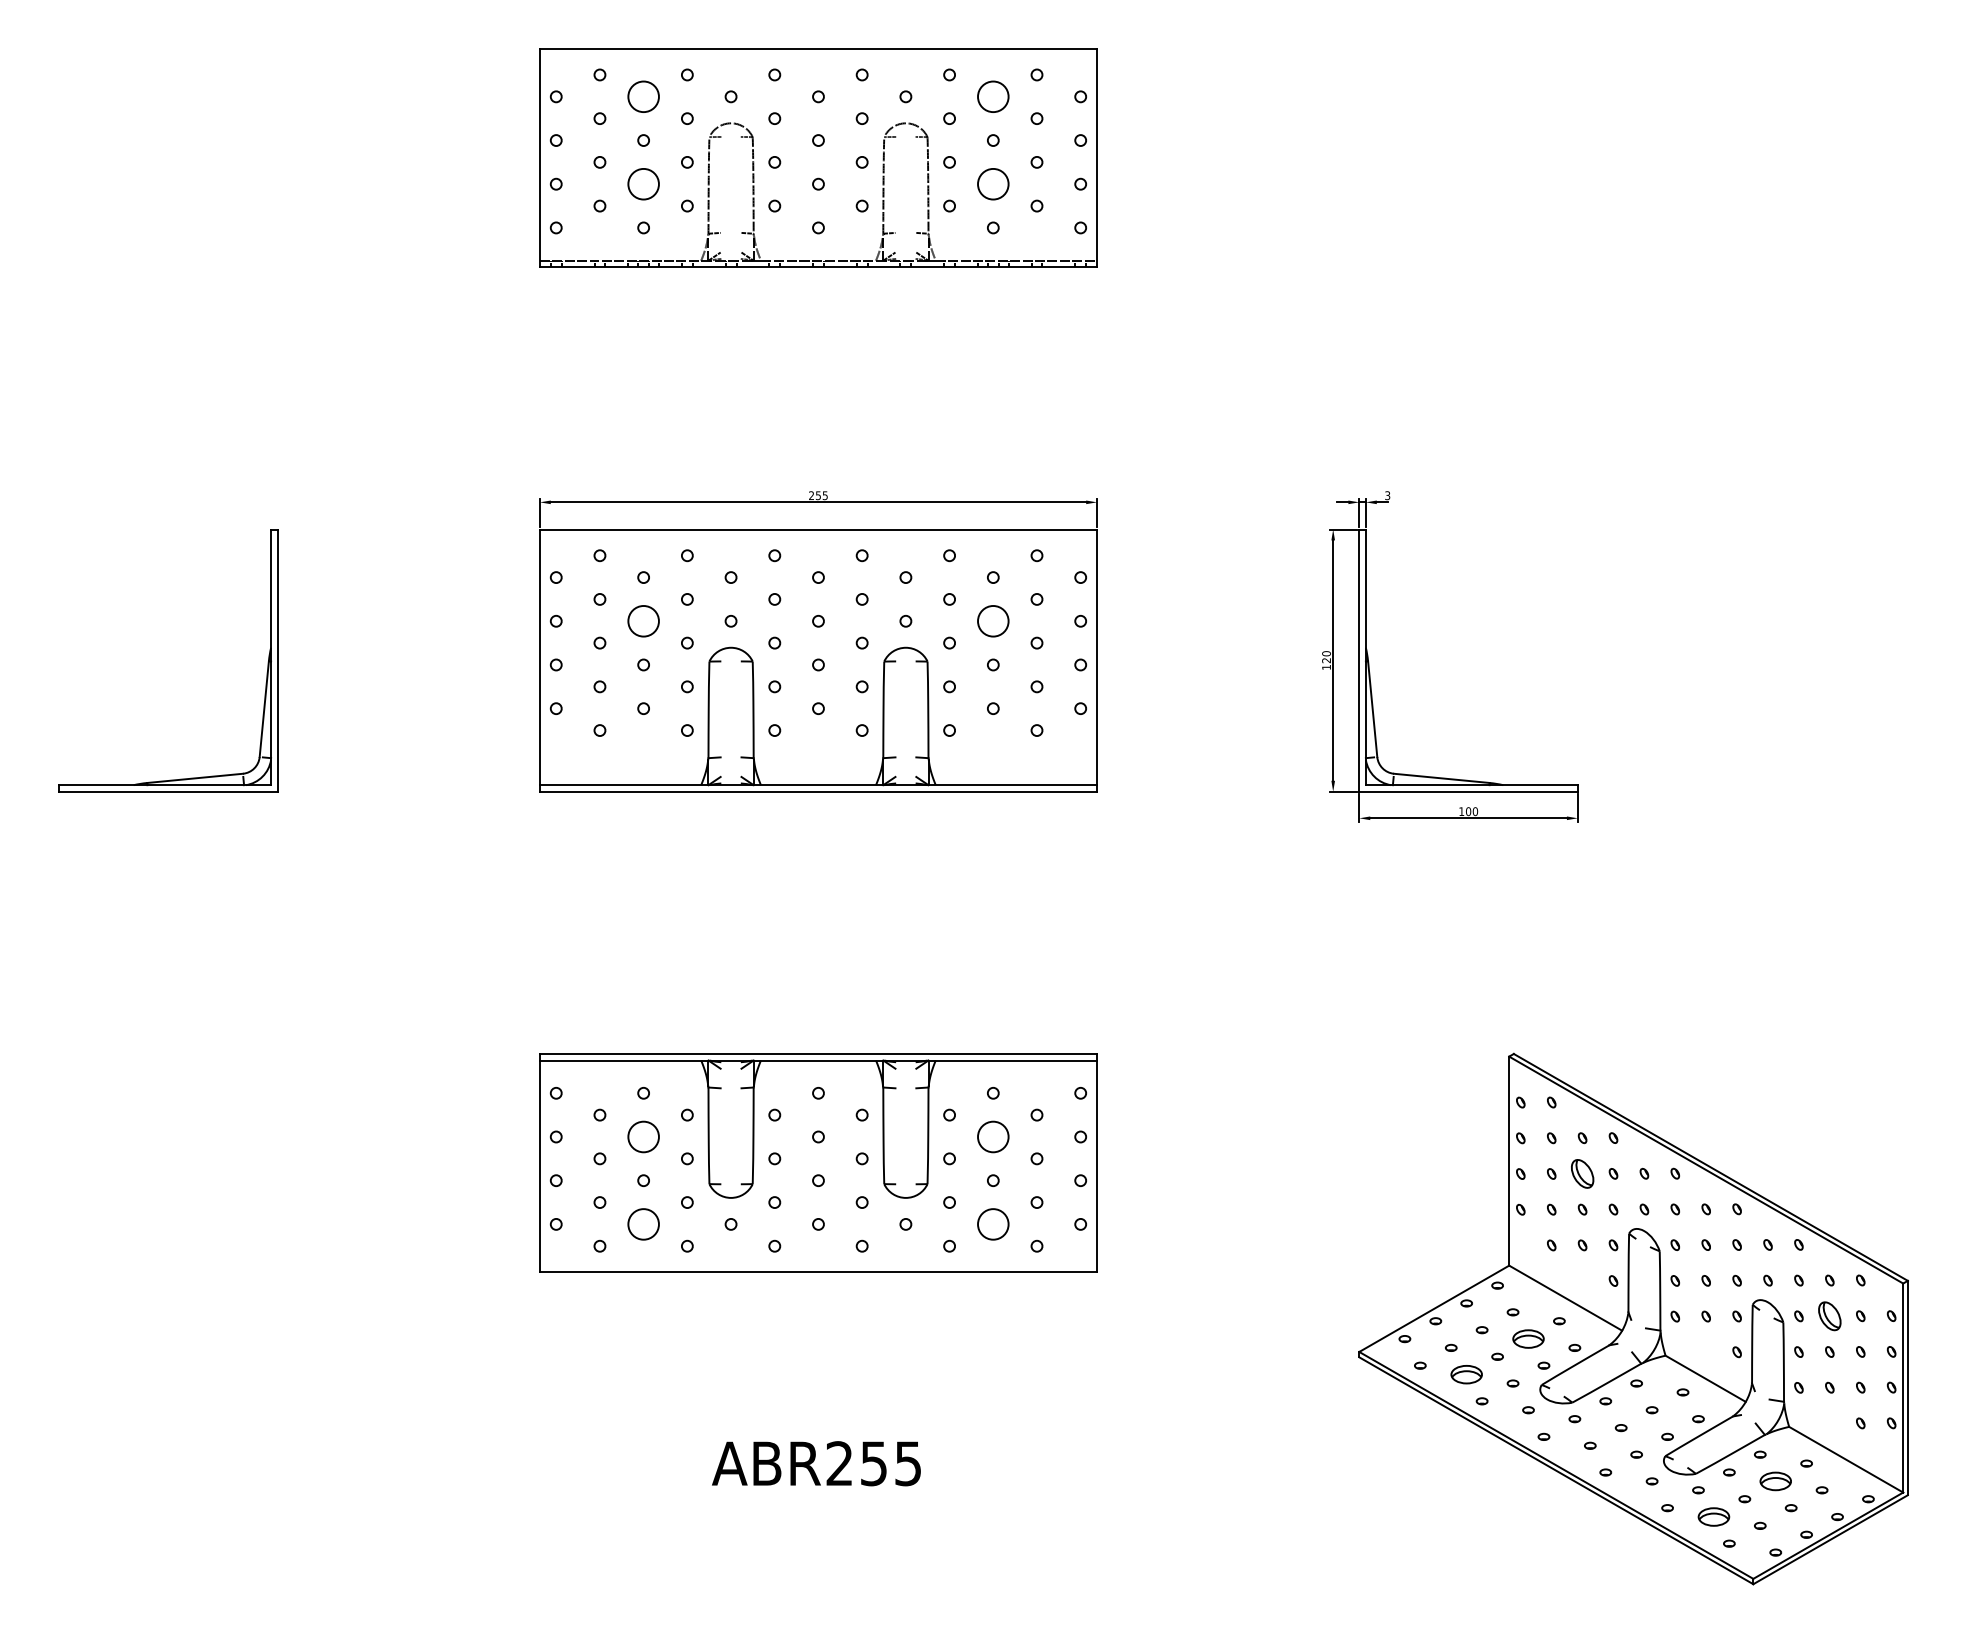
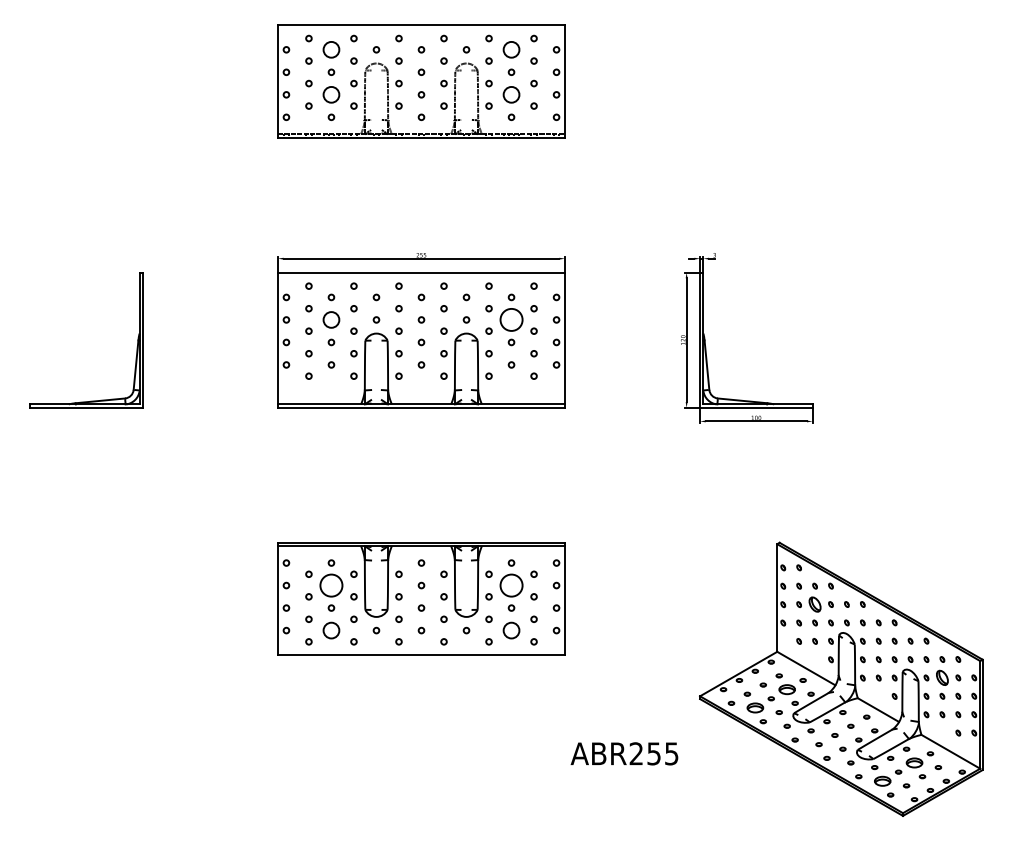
circle: (993, 620) -> (511, 319), size x1.4
circle: (643, 1136) -> (331, 585), size x1.4
circle: (993, 1136) -> (511, 585), size x1.4
text: (816, 1463) -> (624, 753), moved

